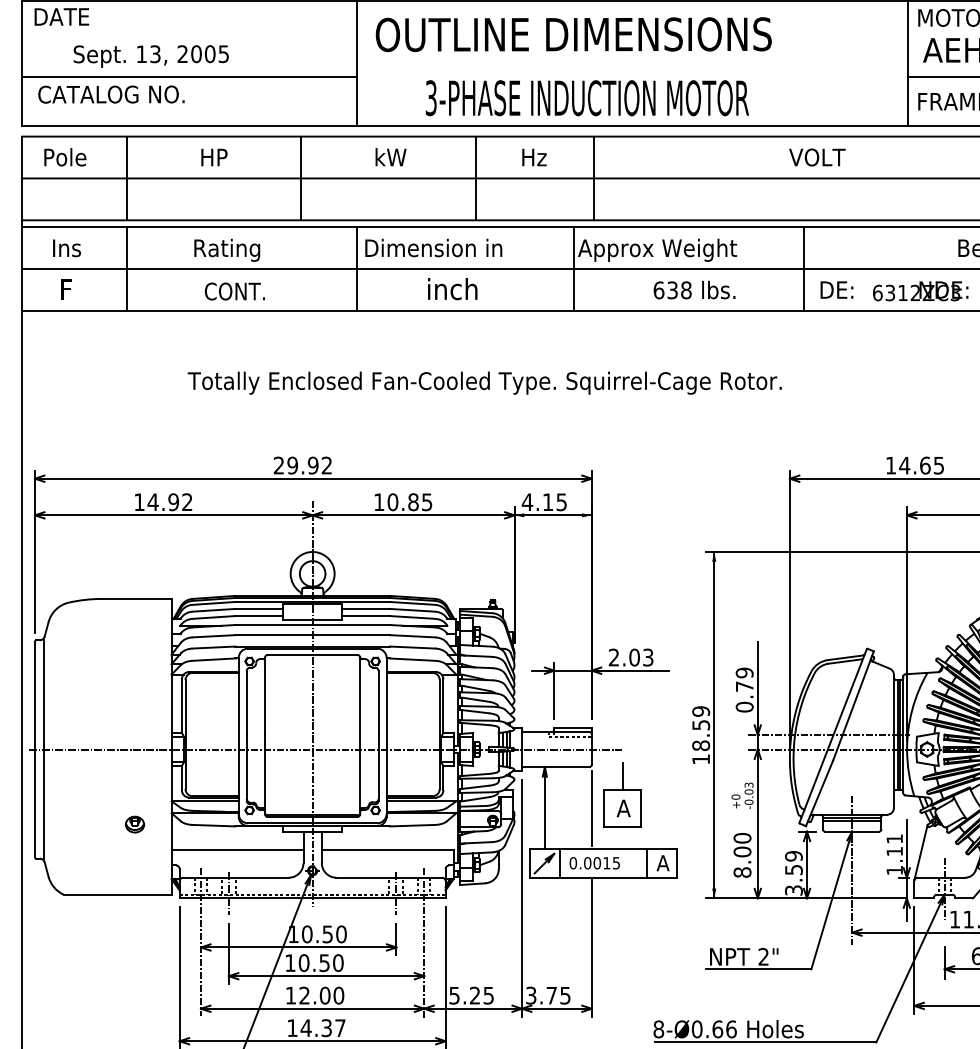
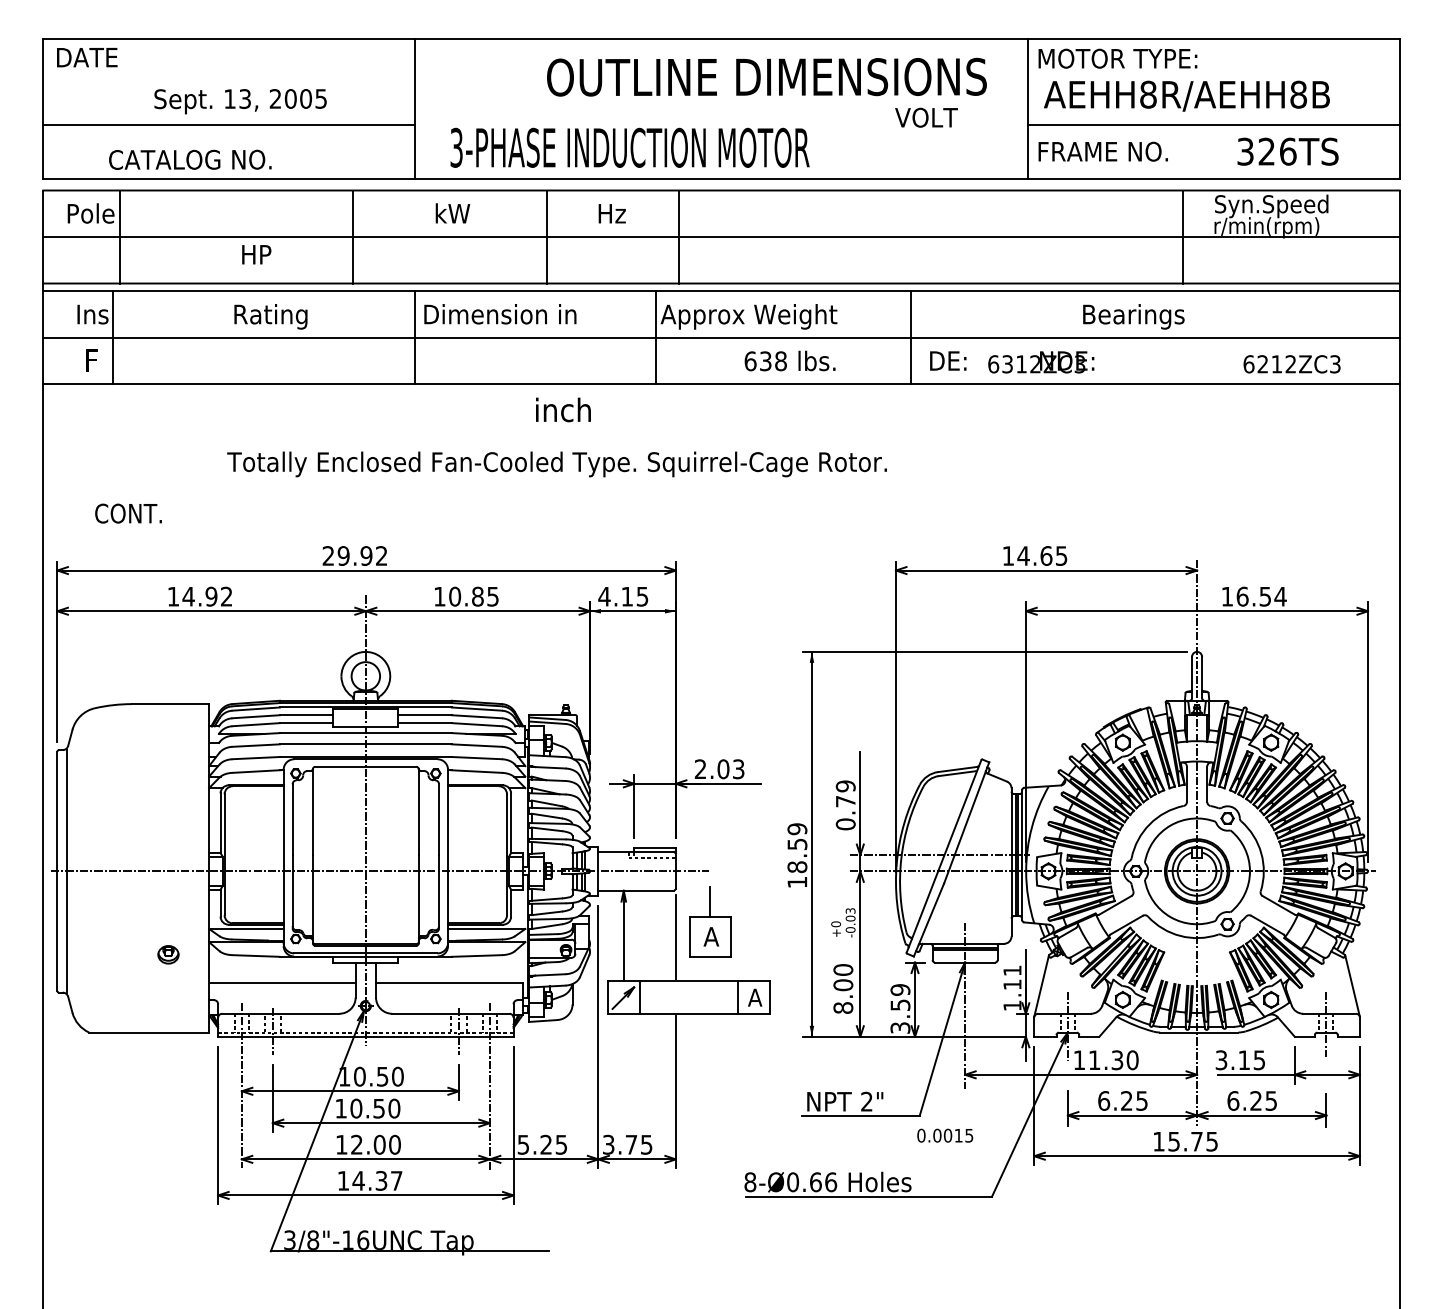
text: (573, 33) -> (766, 76), moved
text: (151, 56) -> (240, 101), moved
text: (111, 94) -> (190, 159), moved
text: (586, 97) -> (629, 147), moved
text: (214, 157) -> (256, 254), moved
text: (817, 157) -> (926, 117), moved
line: (126, 177) -> (119, 236), moved
line: (126, 268) -> (112, 337), moved
text: (452, 288) -> (563, 409), moved
text: (234, 291) -> (128, 513), moved
text: (595, 863) -> (945, 1135), moved

